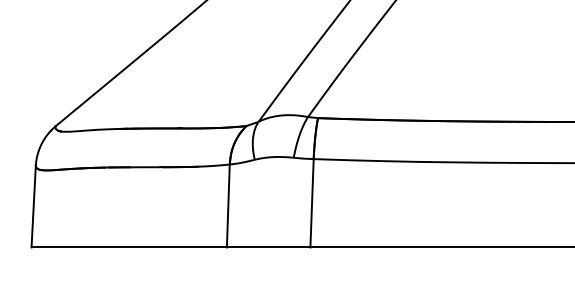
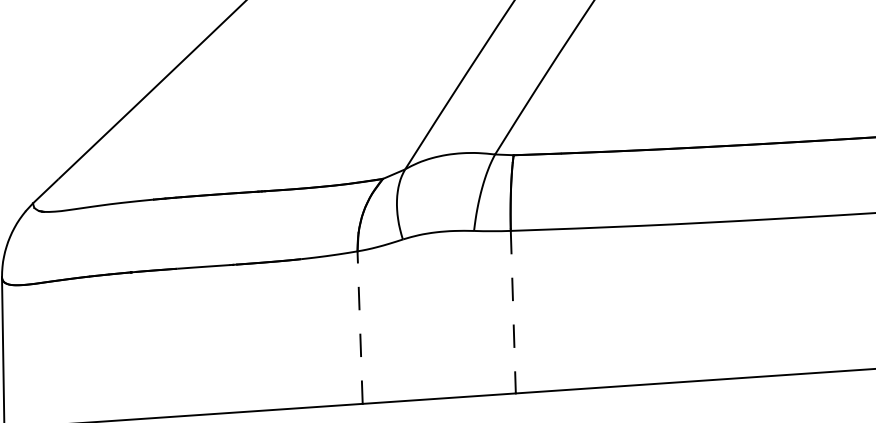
line: (312, 203) -> (514, 312), solid -> dashed
line: (228, 206) -> (360, 328), solid -> dashed

